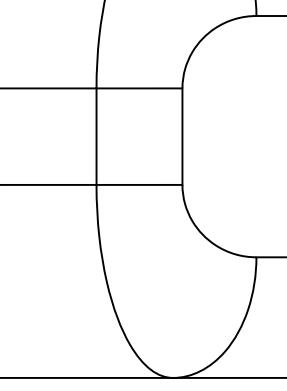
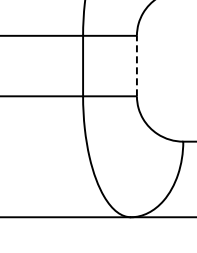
line: (181, 135) -> (136, 65), solid -> dashed

